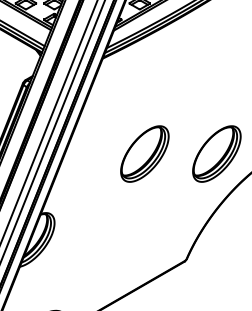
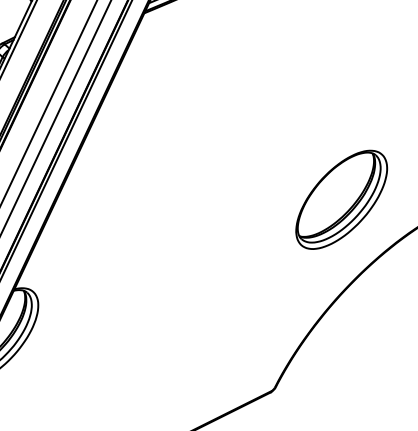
part: (144, 153) -> (209, 190), removed

